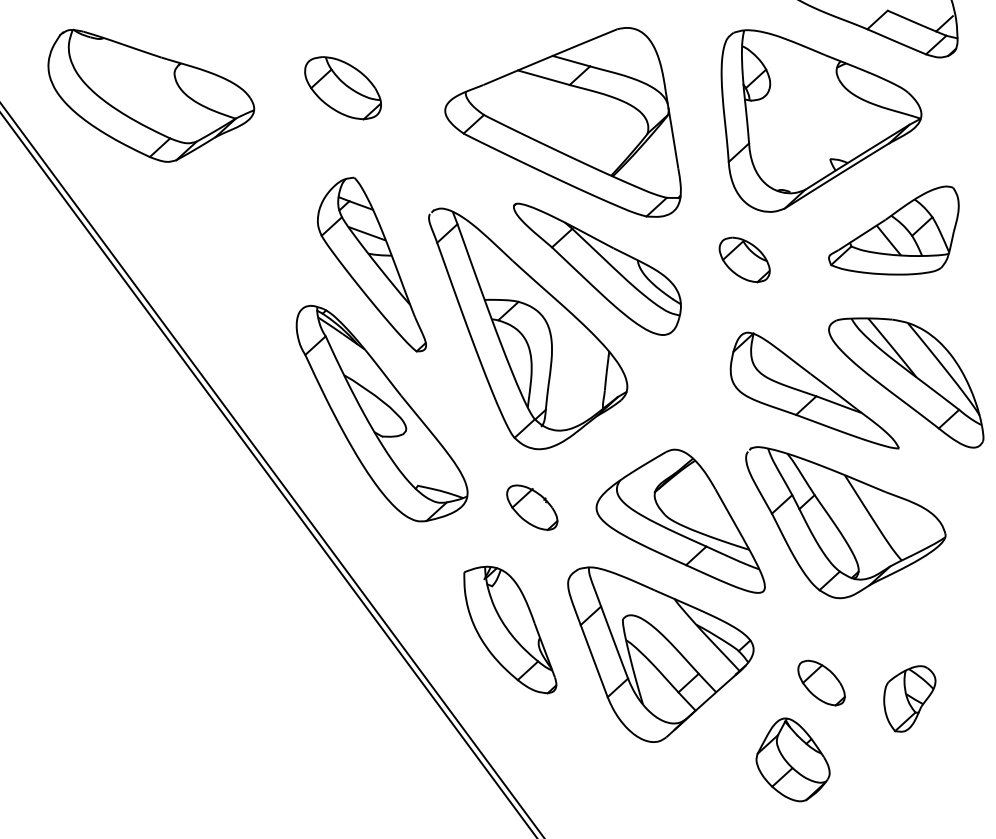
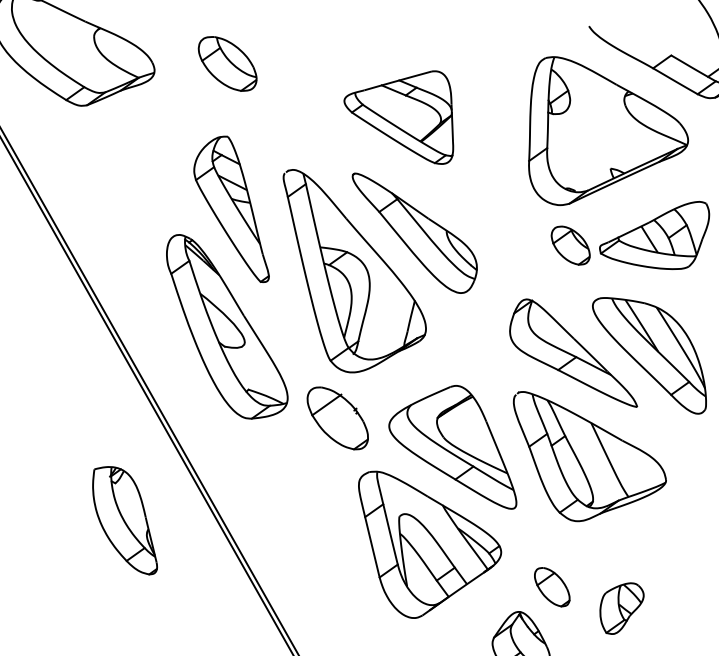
part: (562, 122) -> (399, 113), size x0.6
part: (744, 259) -> (570, 245), moved
part: (532, 507) -> (338, 418), size x1.6
part: (510, 629) -> (125, 519), moved

